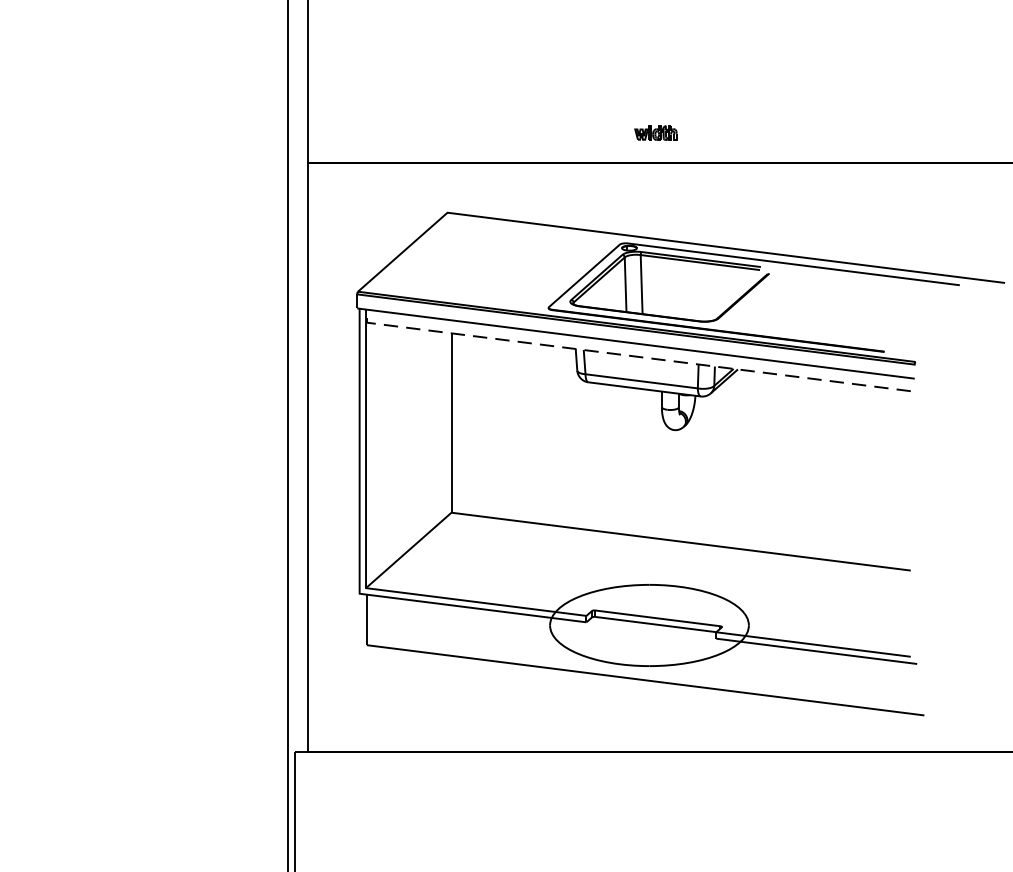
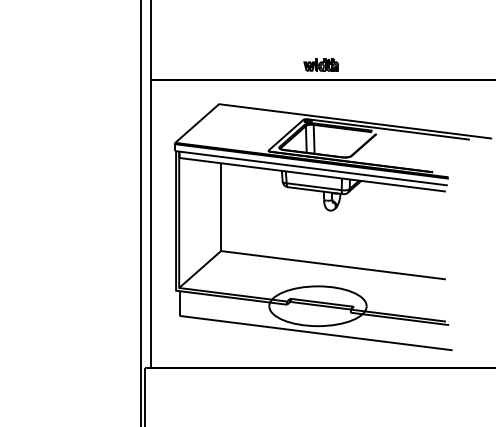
part: (654, 131) -> (320, 64), size x1.67
line: (630, 356) -> (308, 174), dashed -> solid

